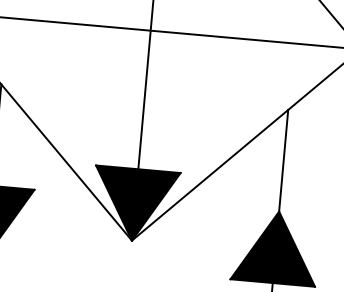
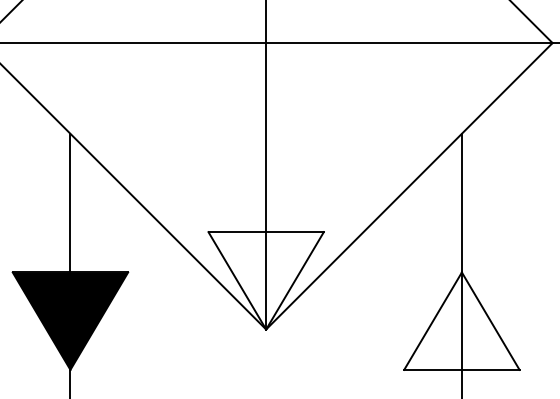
fill: (134, 204) -> (265, 280), removed
fill: (275, 246) -> (461, 320), removed

